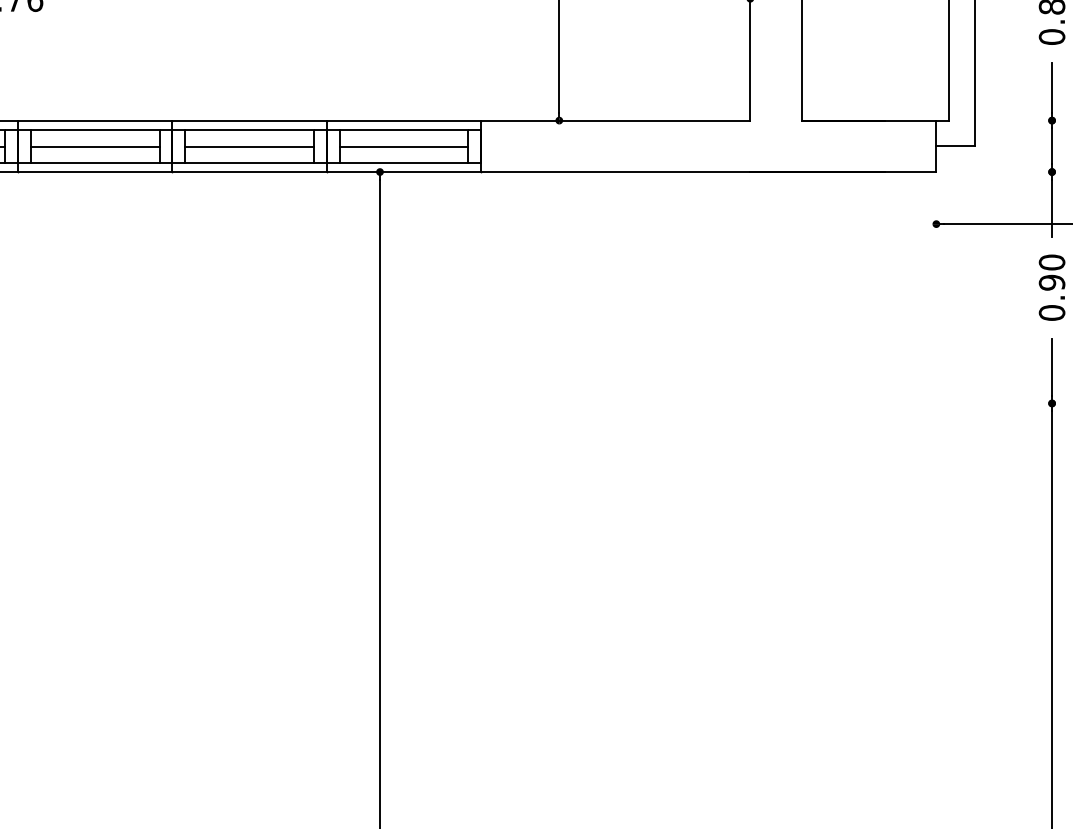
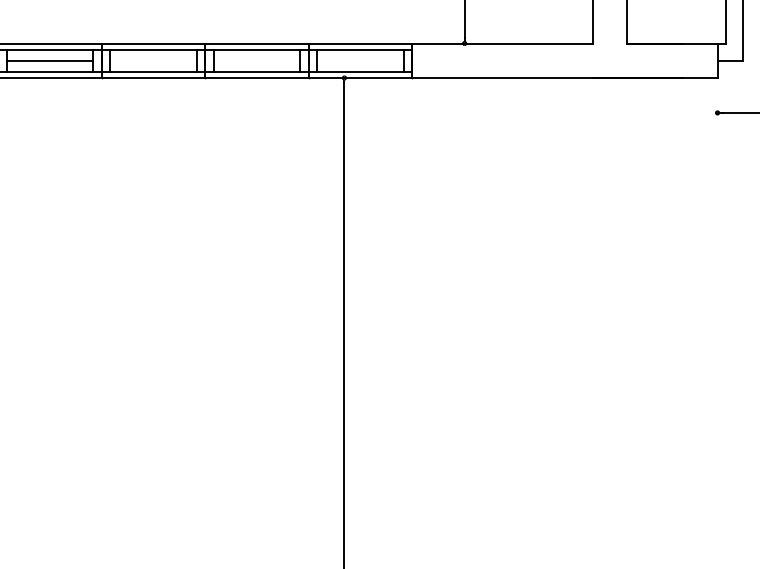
line: (95, 145) -> (153, 60), removed
line: (248, 145) -> (256, 60), removed
line: (403, 145) -> (360, 60), removed

